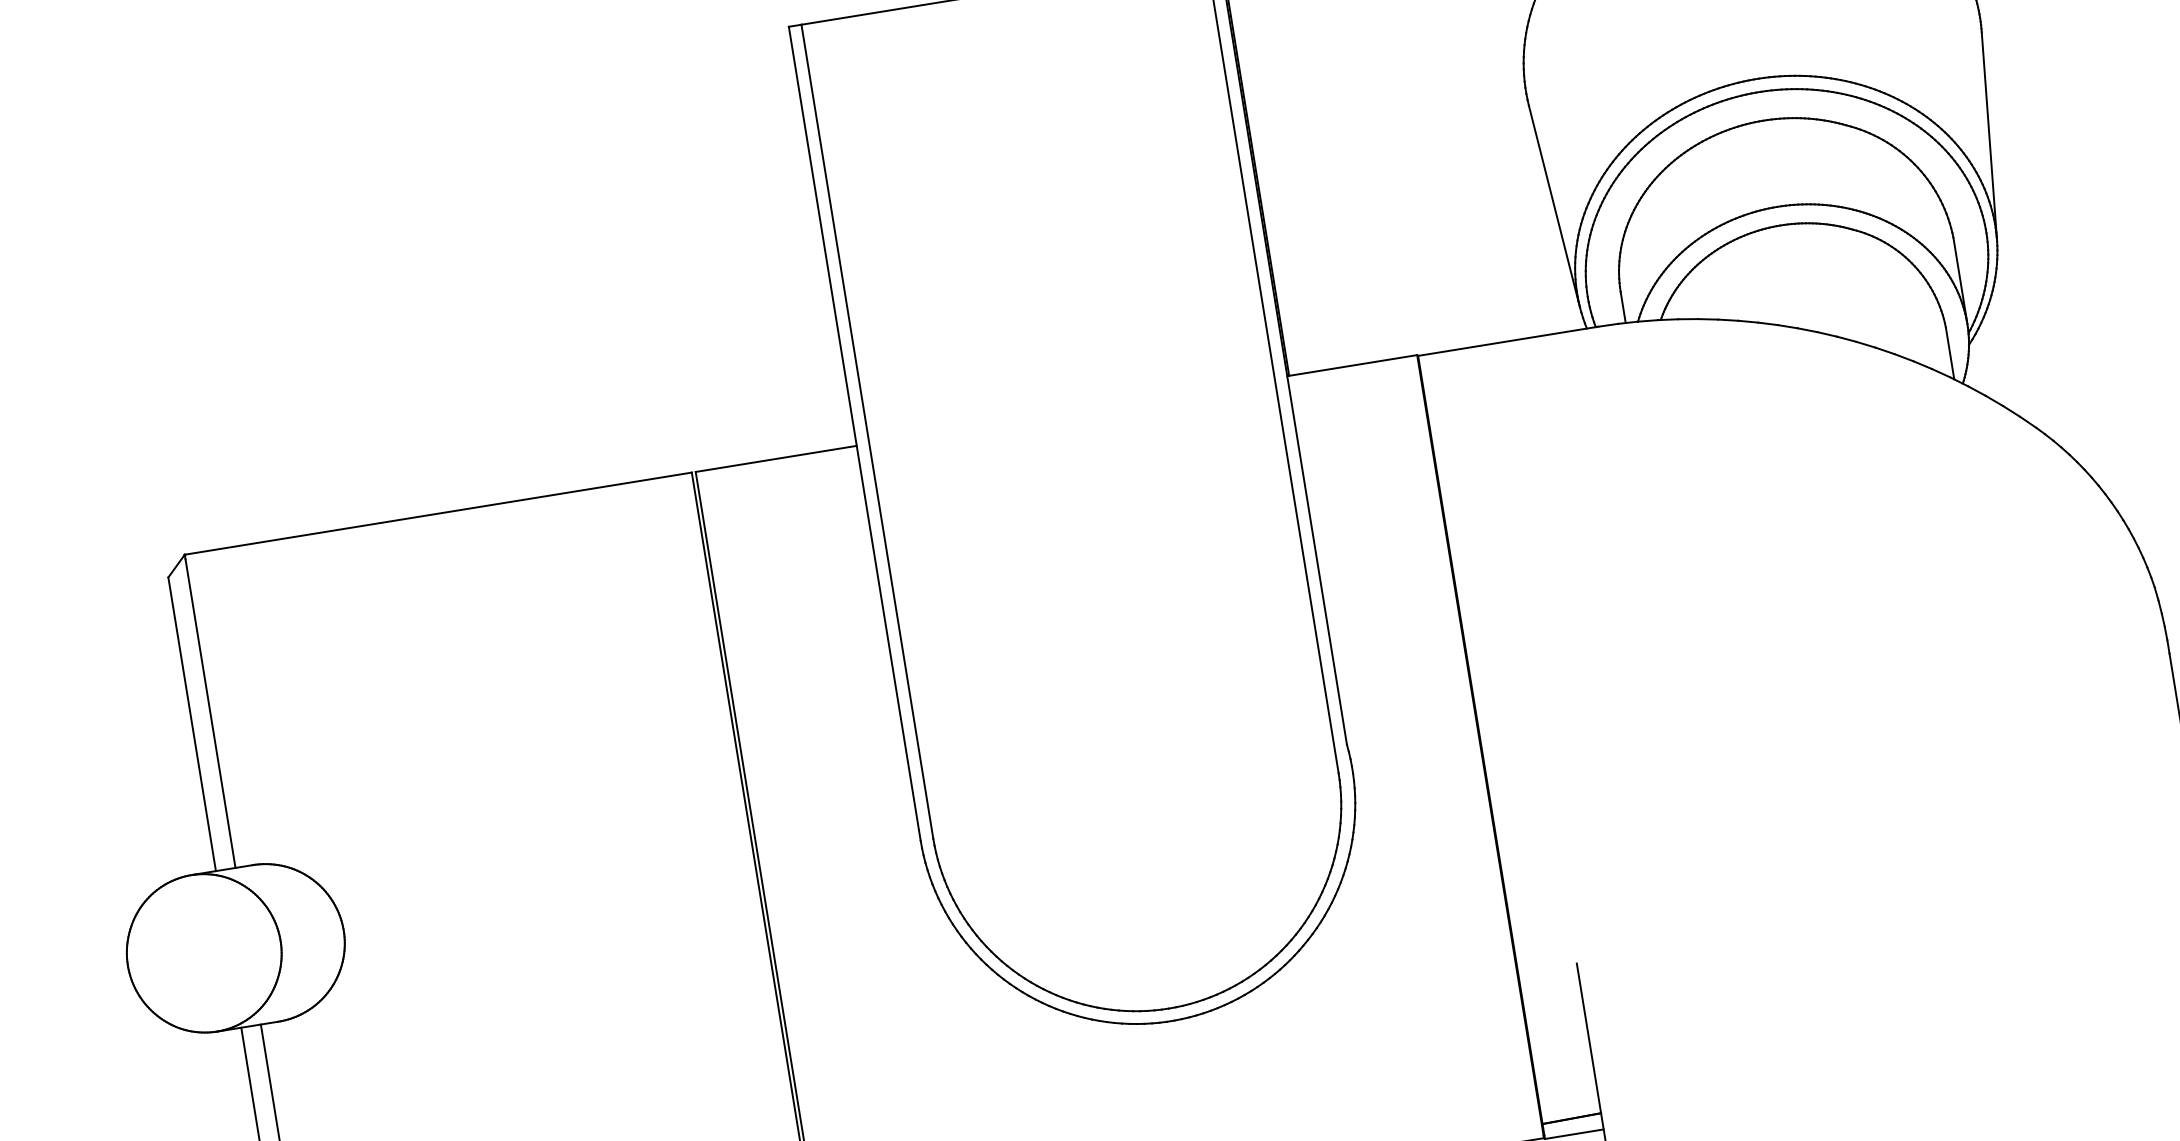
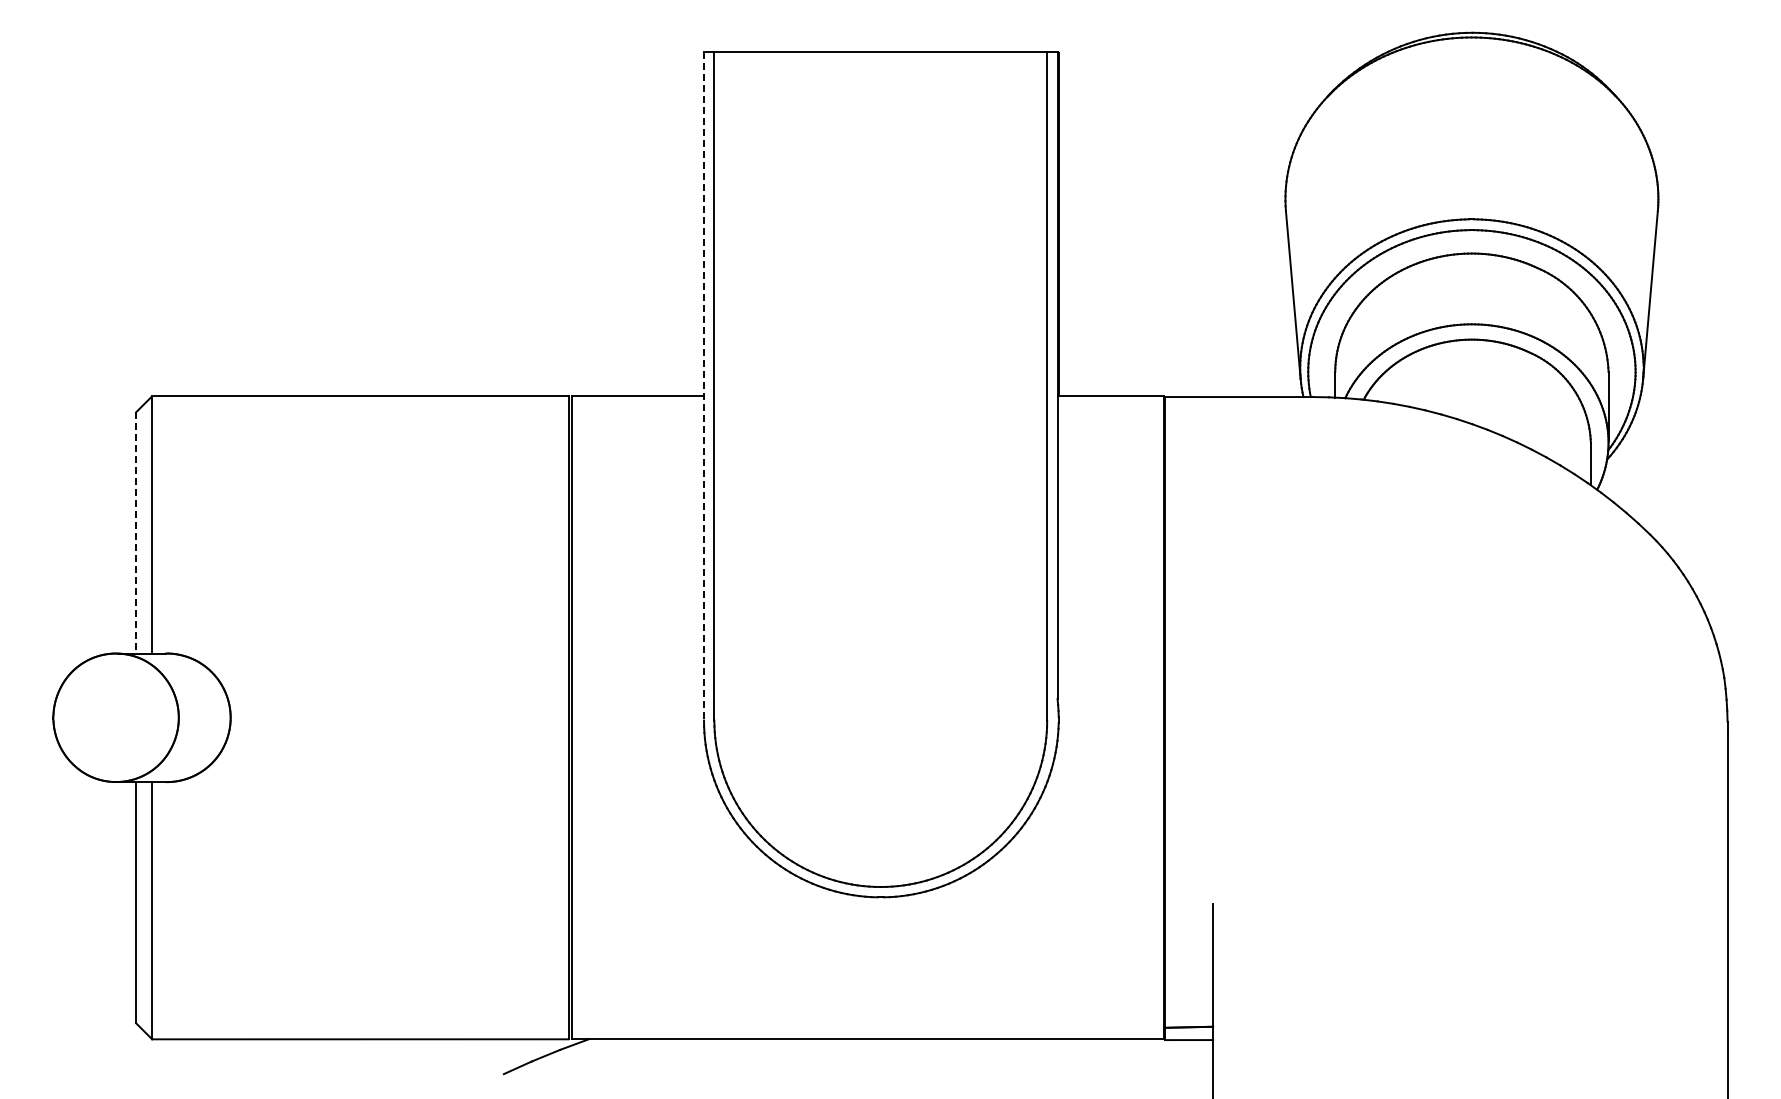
line: (855, 433) -> (704, 386), solid -> dashed
line: (192, 723) -> (136, 532), solid -> dashed

